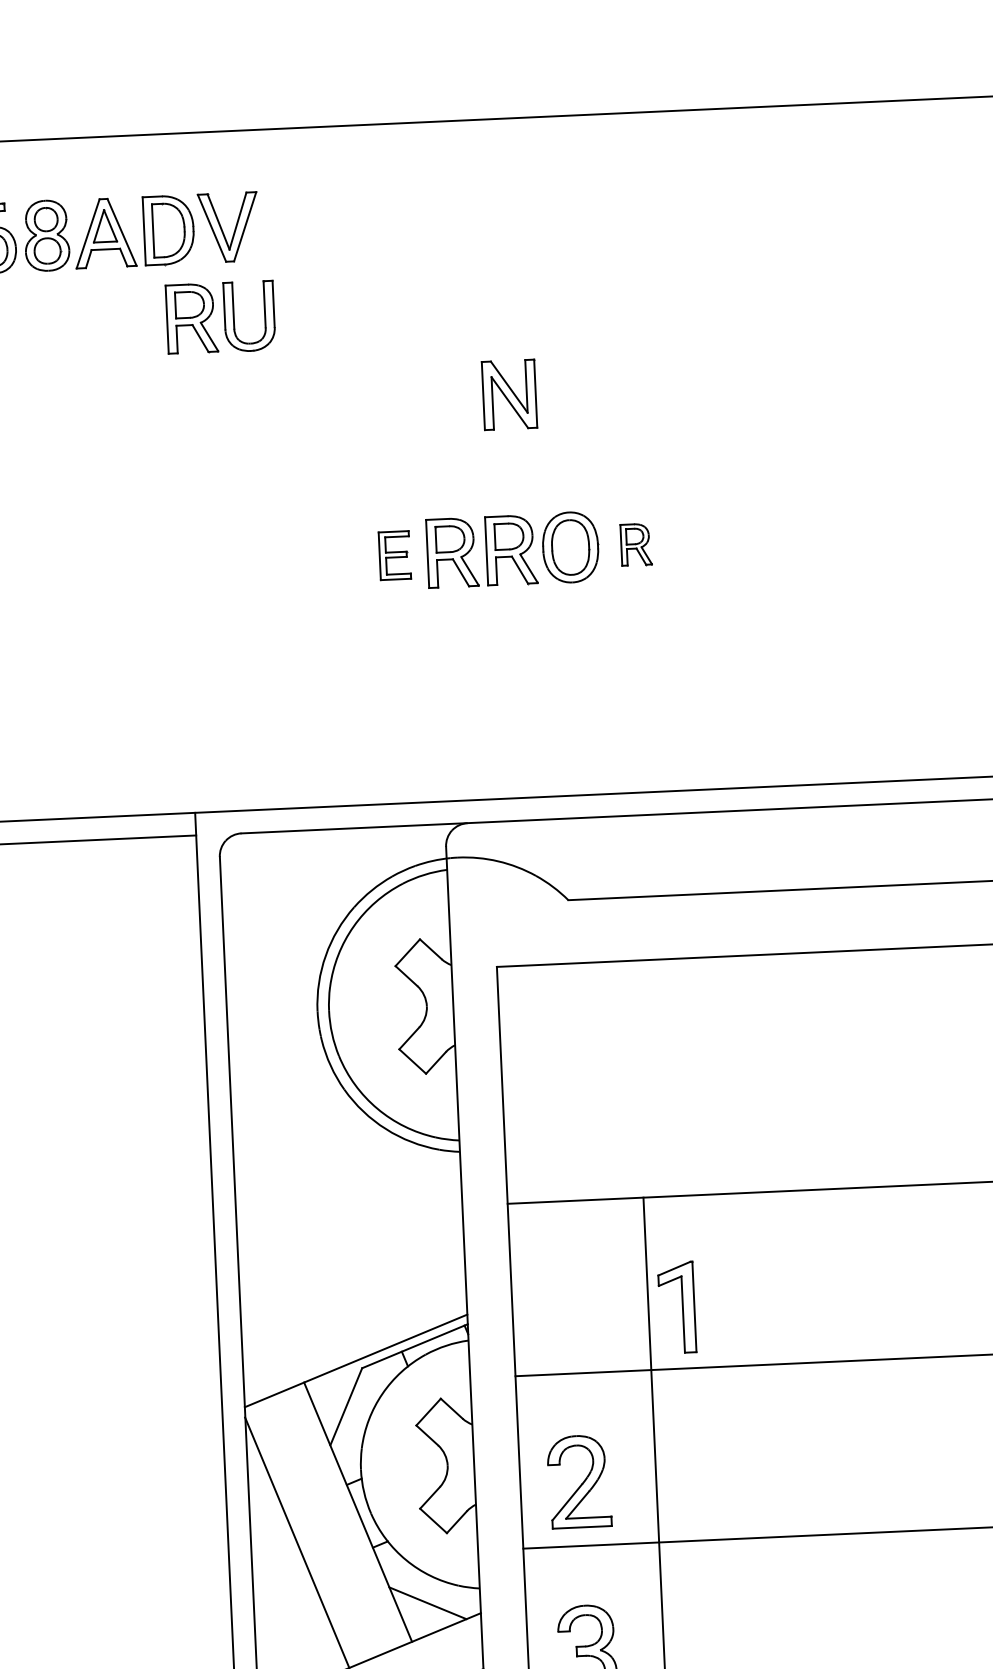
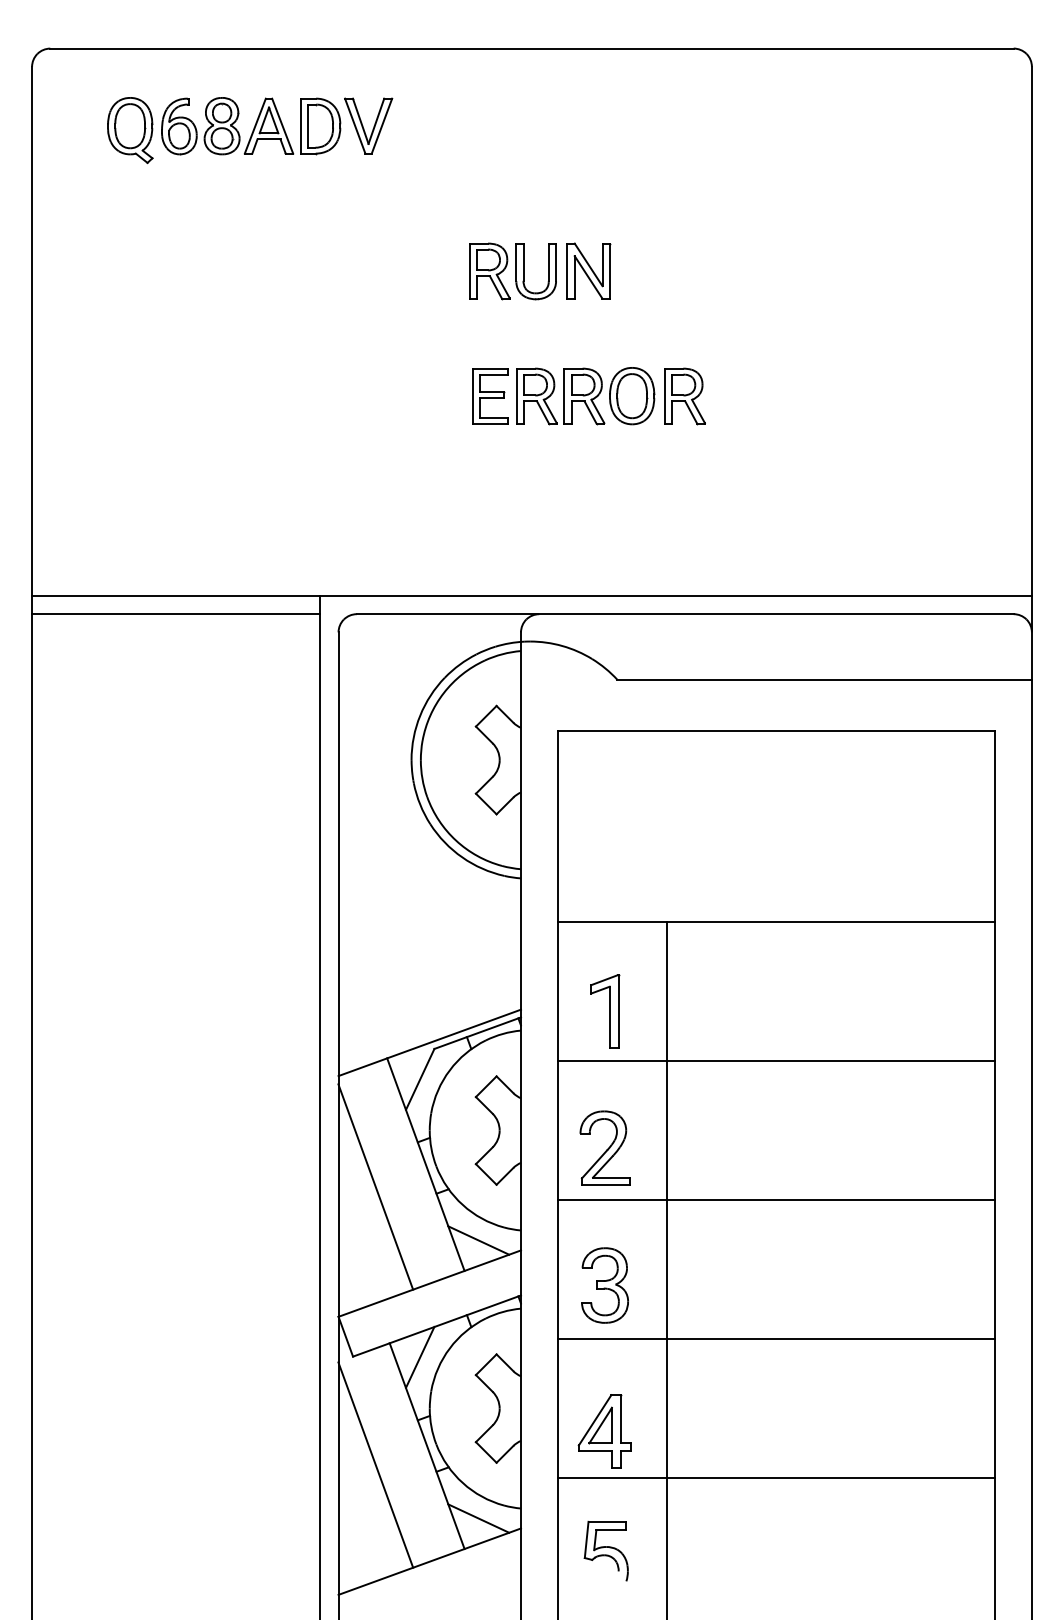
part: (220, 317) -> (512, 271), moved
part: (635, 545) -> (684, 396), size x1.67
part: (394, 555) -> (490, 396), size x1.43
part: (677, 1307) -> (605, 1011), moved

